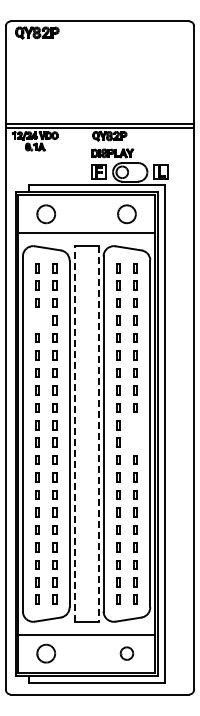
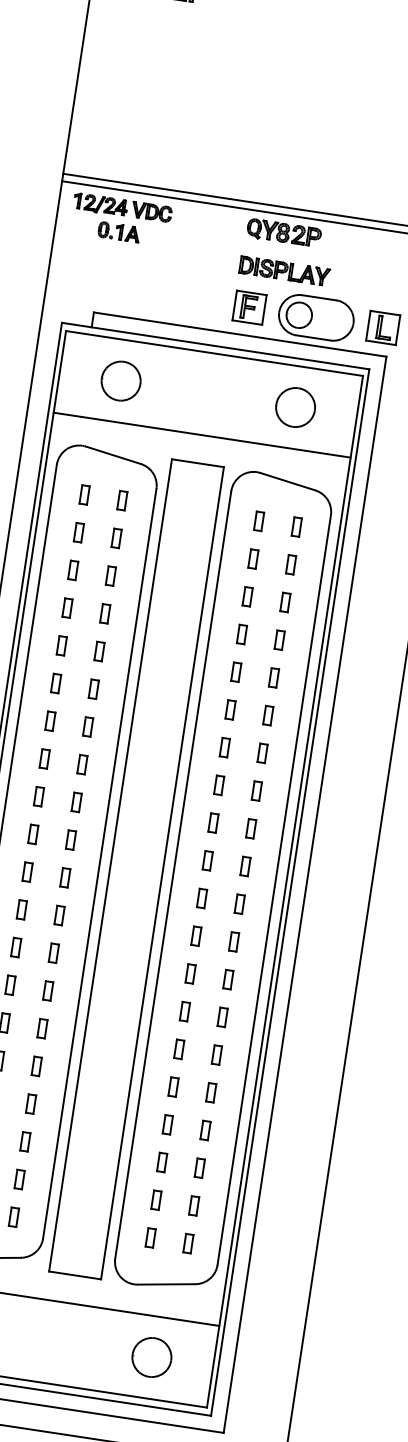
part: (37, 320) -> (67, 607), added
line: (135, 430) -> (243, 877), added
line: (74, 433) -> (110, 864), dashed -> solid
line: (98, 433) -> (162, 872), dashed -> solid
part: (126, 653) -> (151, 1356), size x1.43

